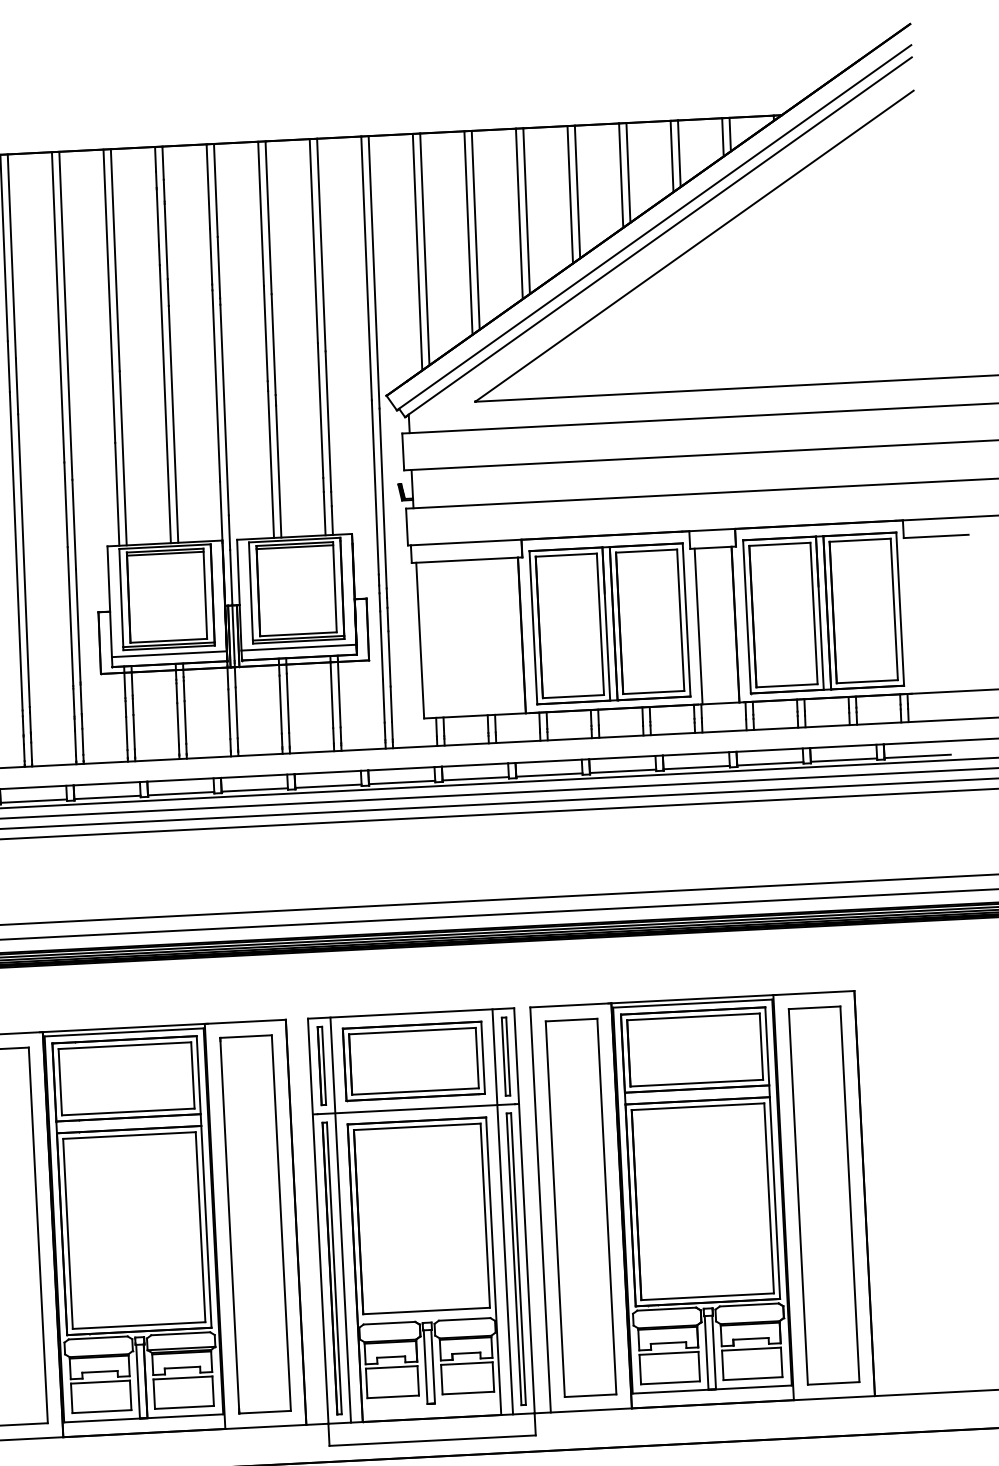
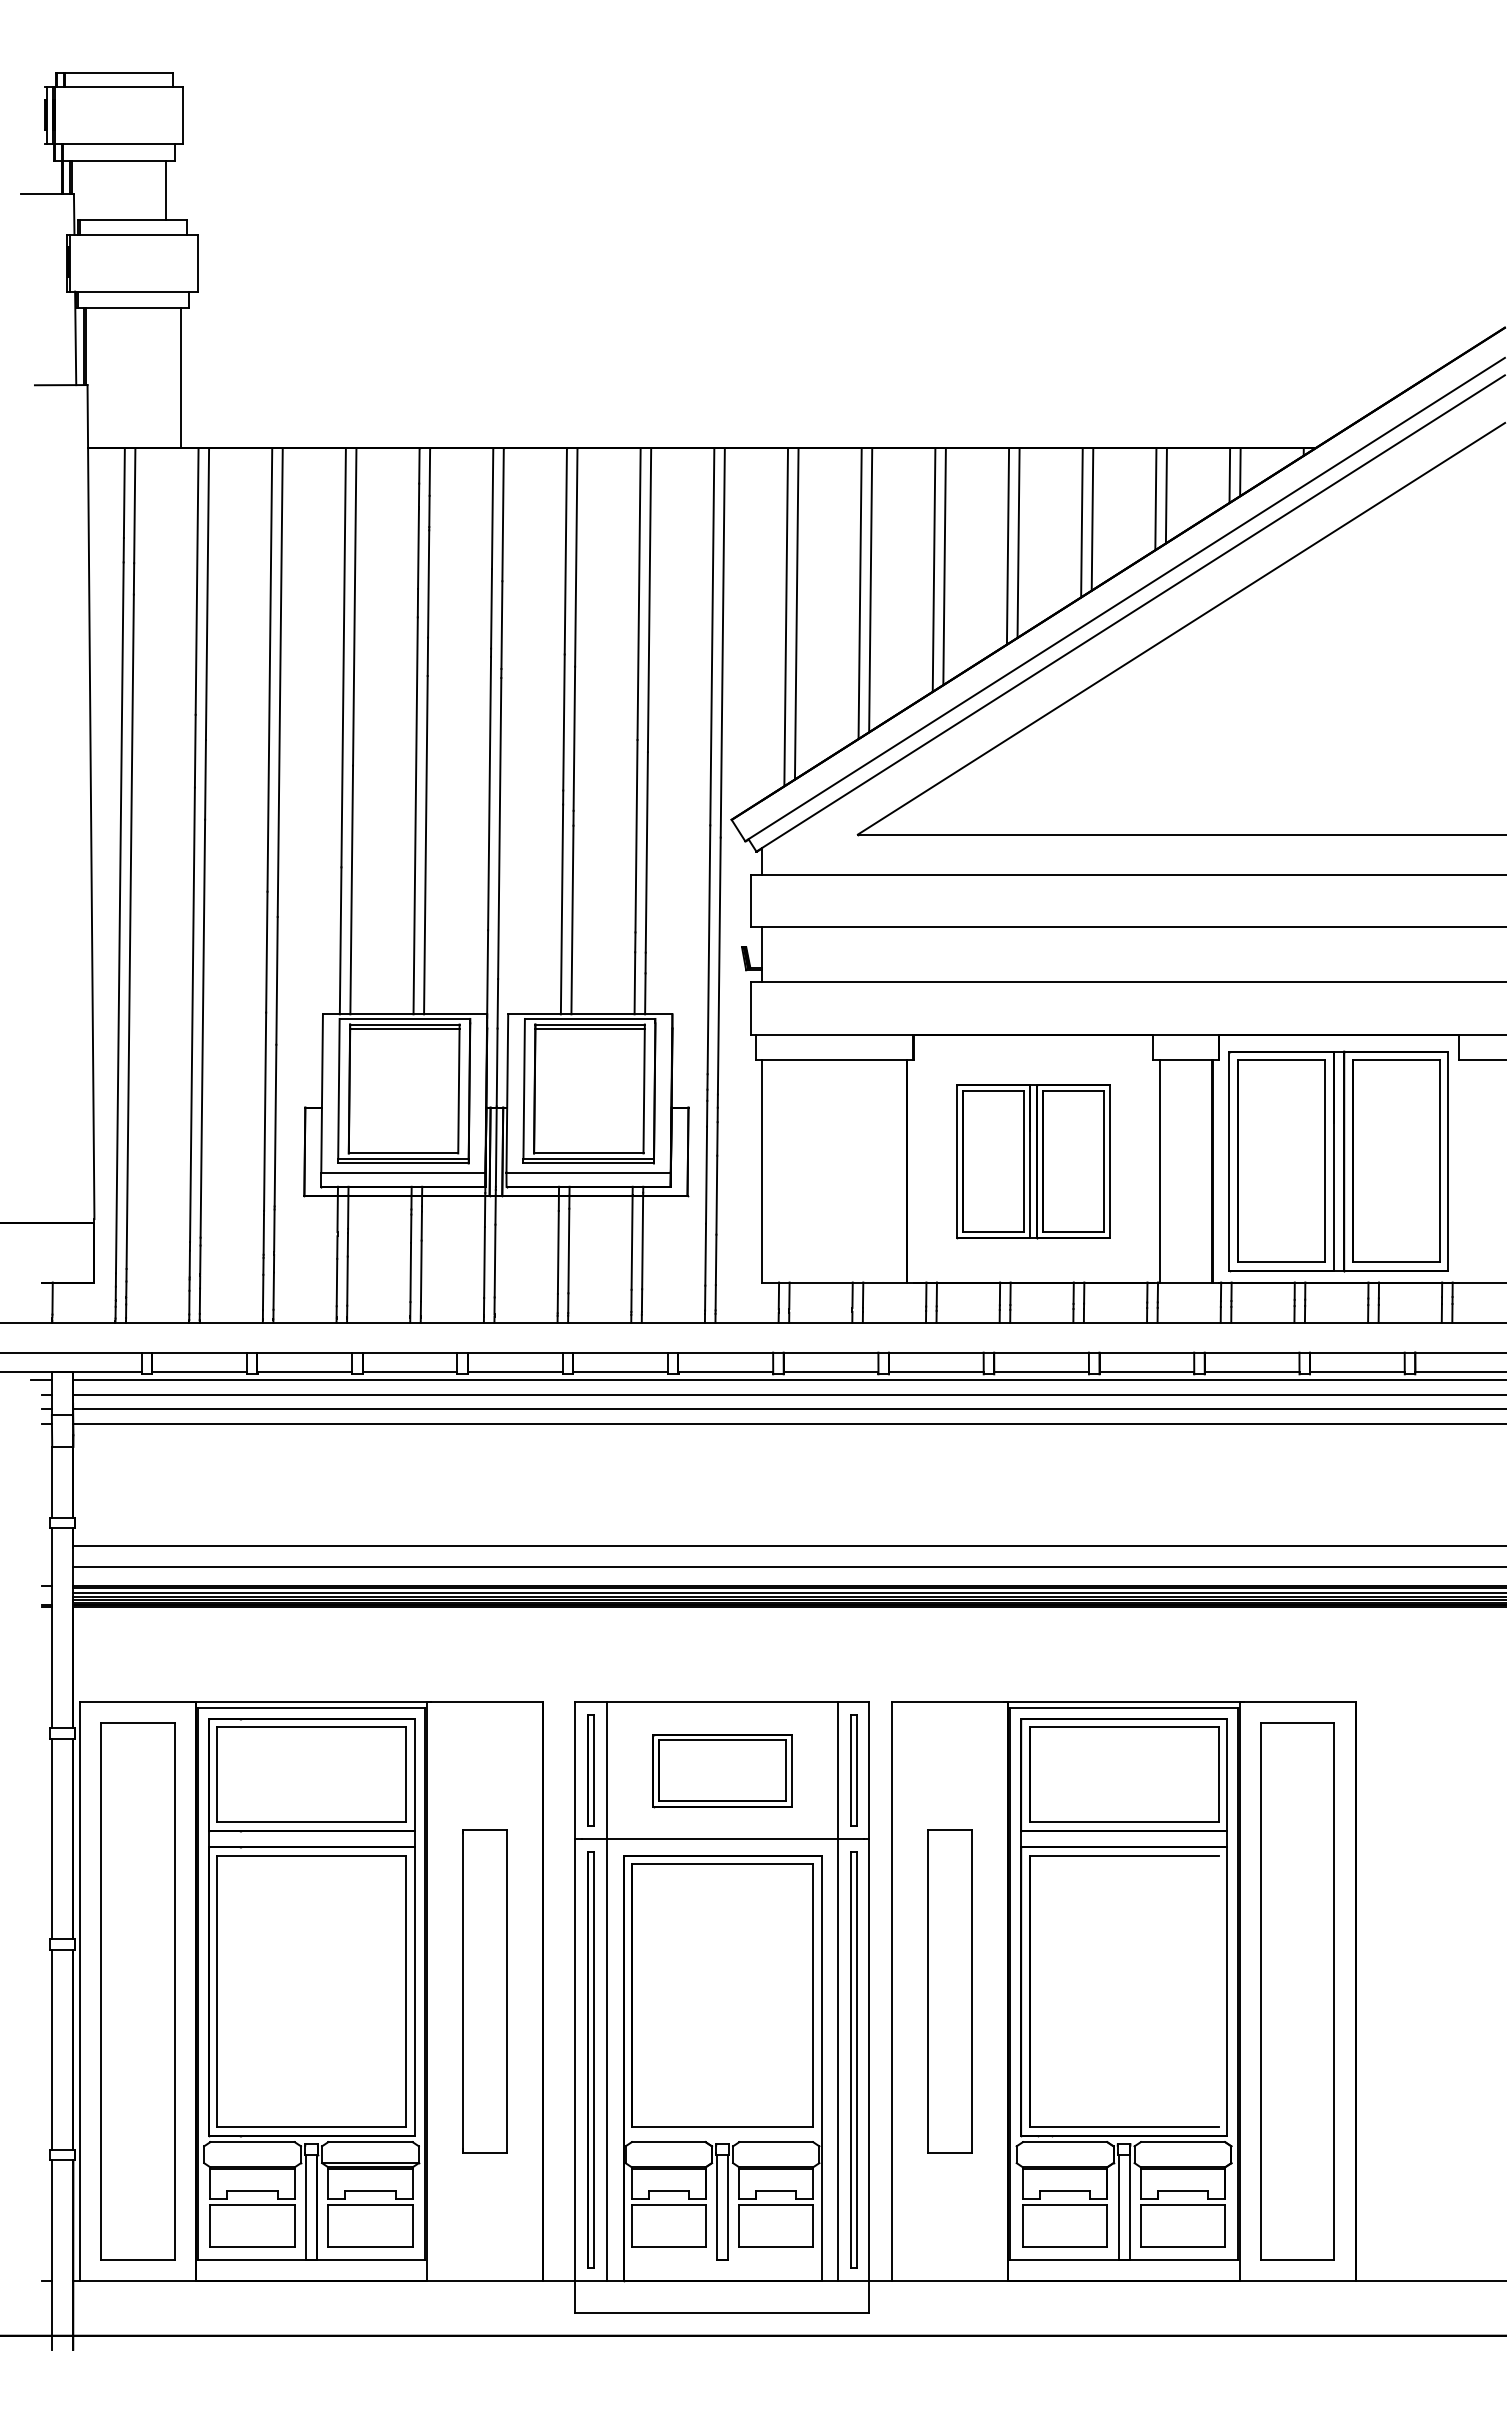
part: (609, 624) -> (1033, 1161), size x0.7
part: (413, 1061) -> (722, 1770), size x0.7
line: (769, 1198) -> (1219, 1991), removed
part: (580, 1207) -> (949, 1991), size x0.6
part: (255, 1224) -> (484, 1991), size x0.6

